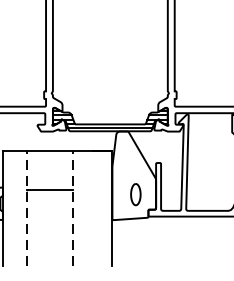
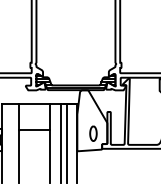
line: (26, 208) -> (18, 143), dashed -> solid
line: (73, 208) -> (50, 143), dashed -> solid
line: (87, 208) -> (60, 143), added
line: (96, 208) -> (66, 143), added

